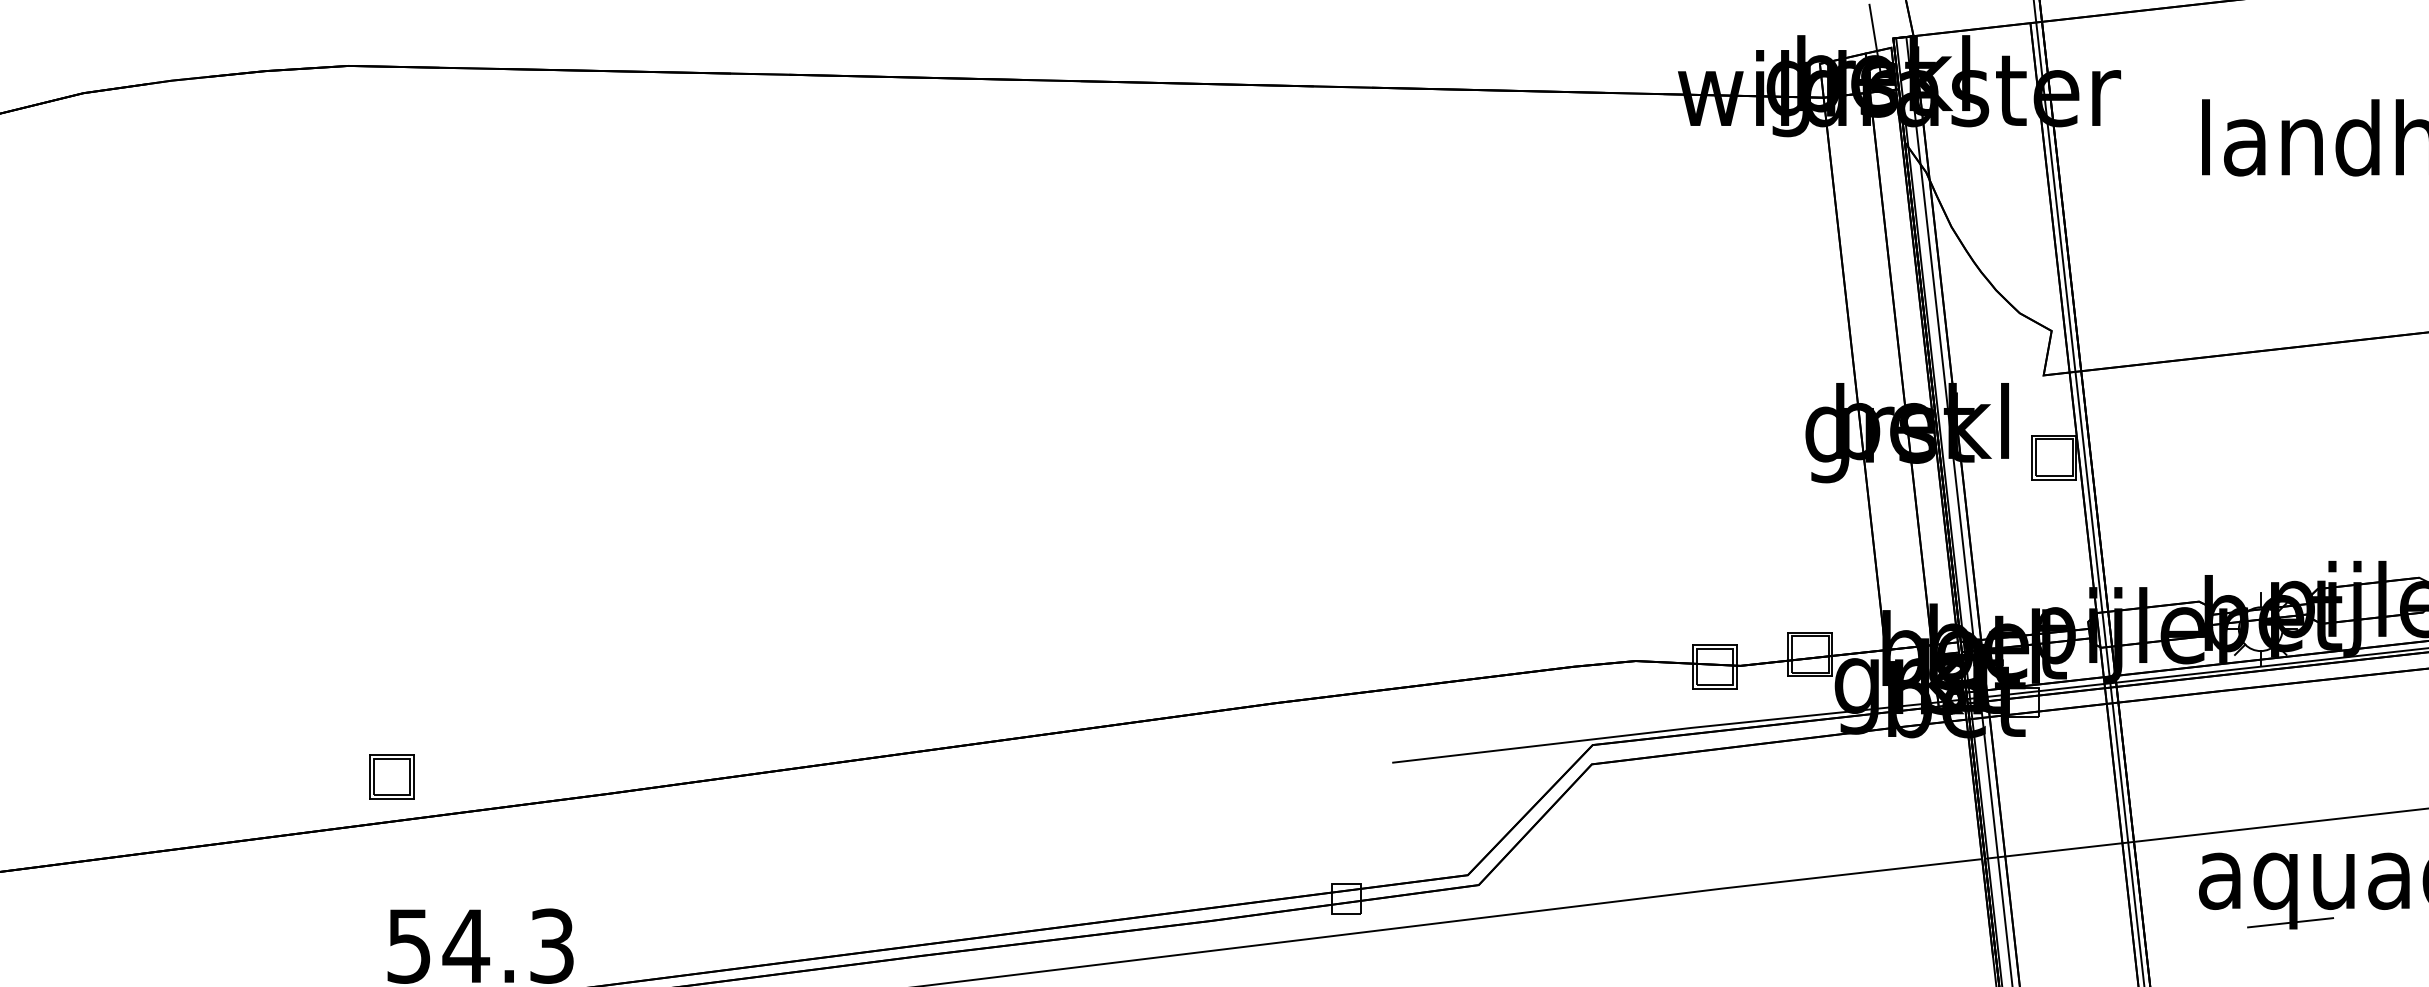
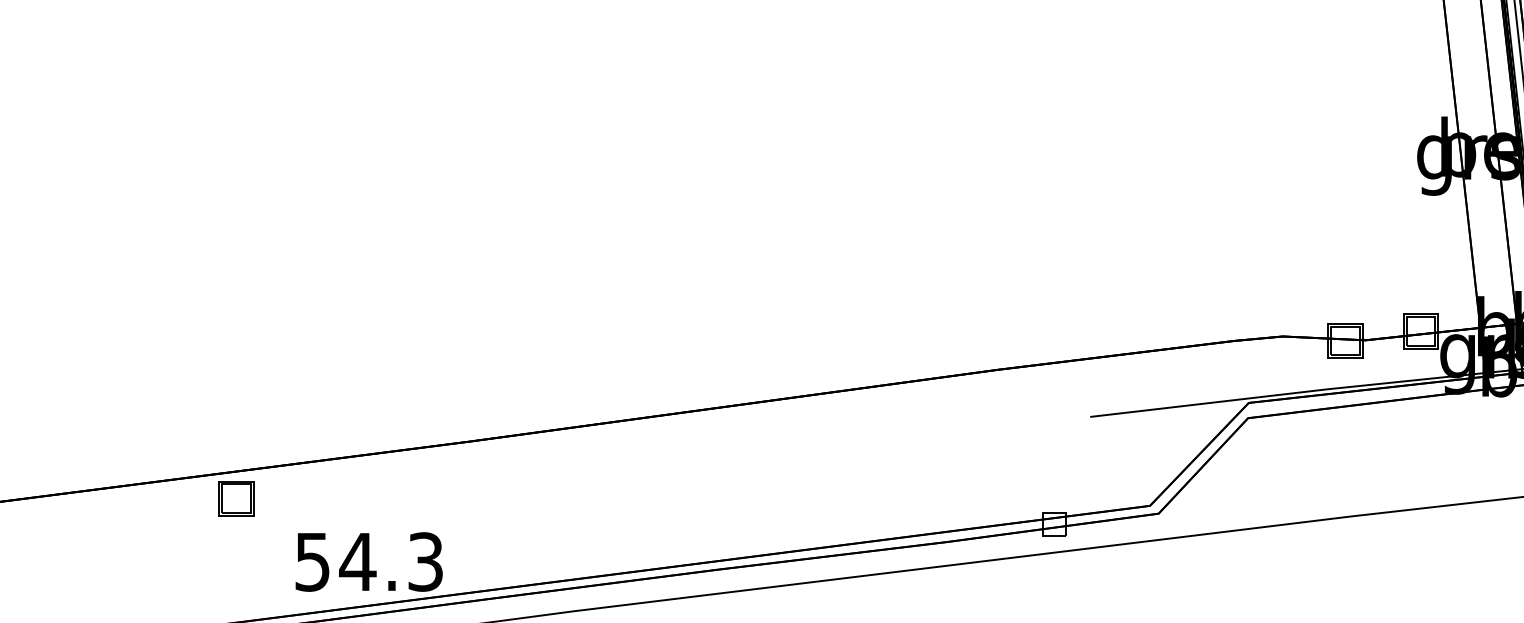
part: (391, 776) -> (236, 498), moved

